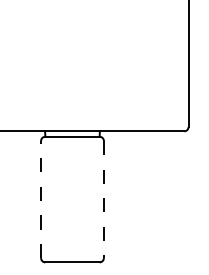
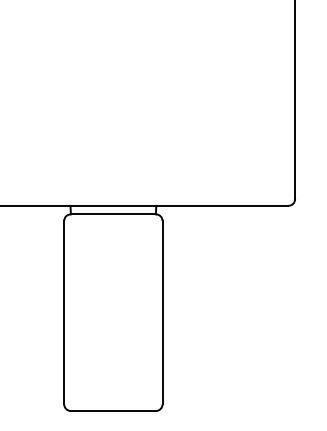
line: (41, 199) -> (64, 312), dashed -> solid
line: (103, 199) -> (161, 312), dashed -> solid

